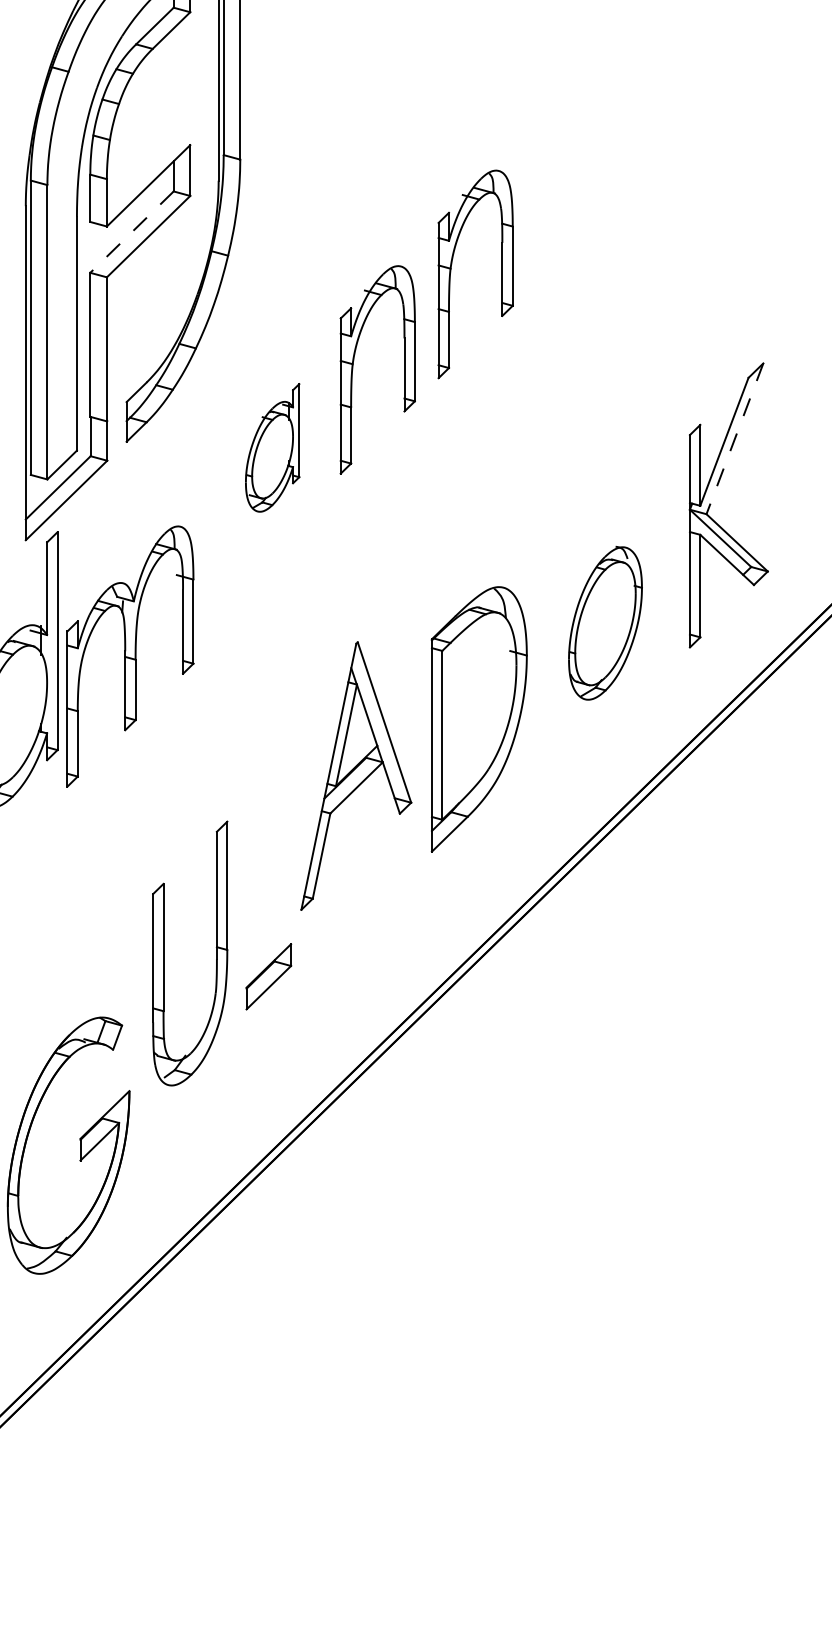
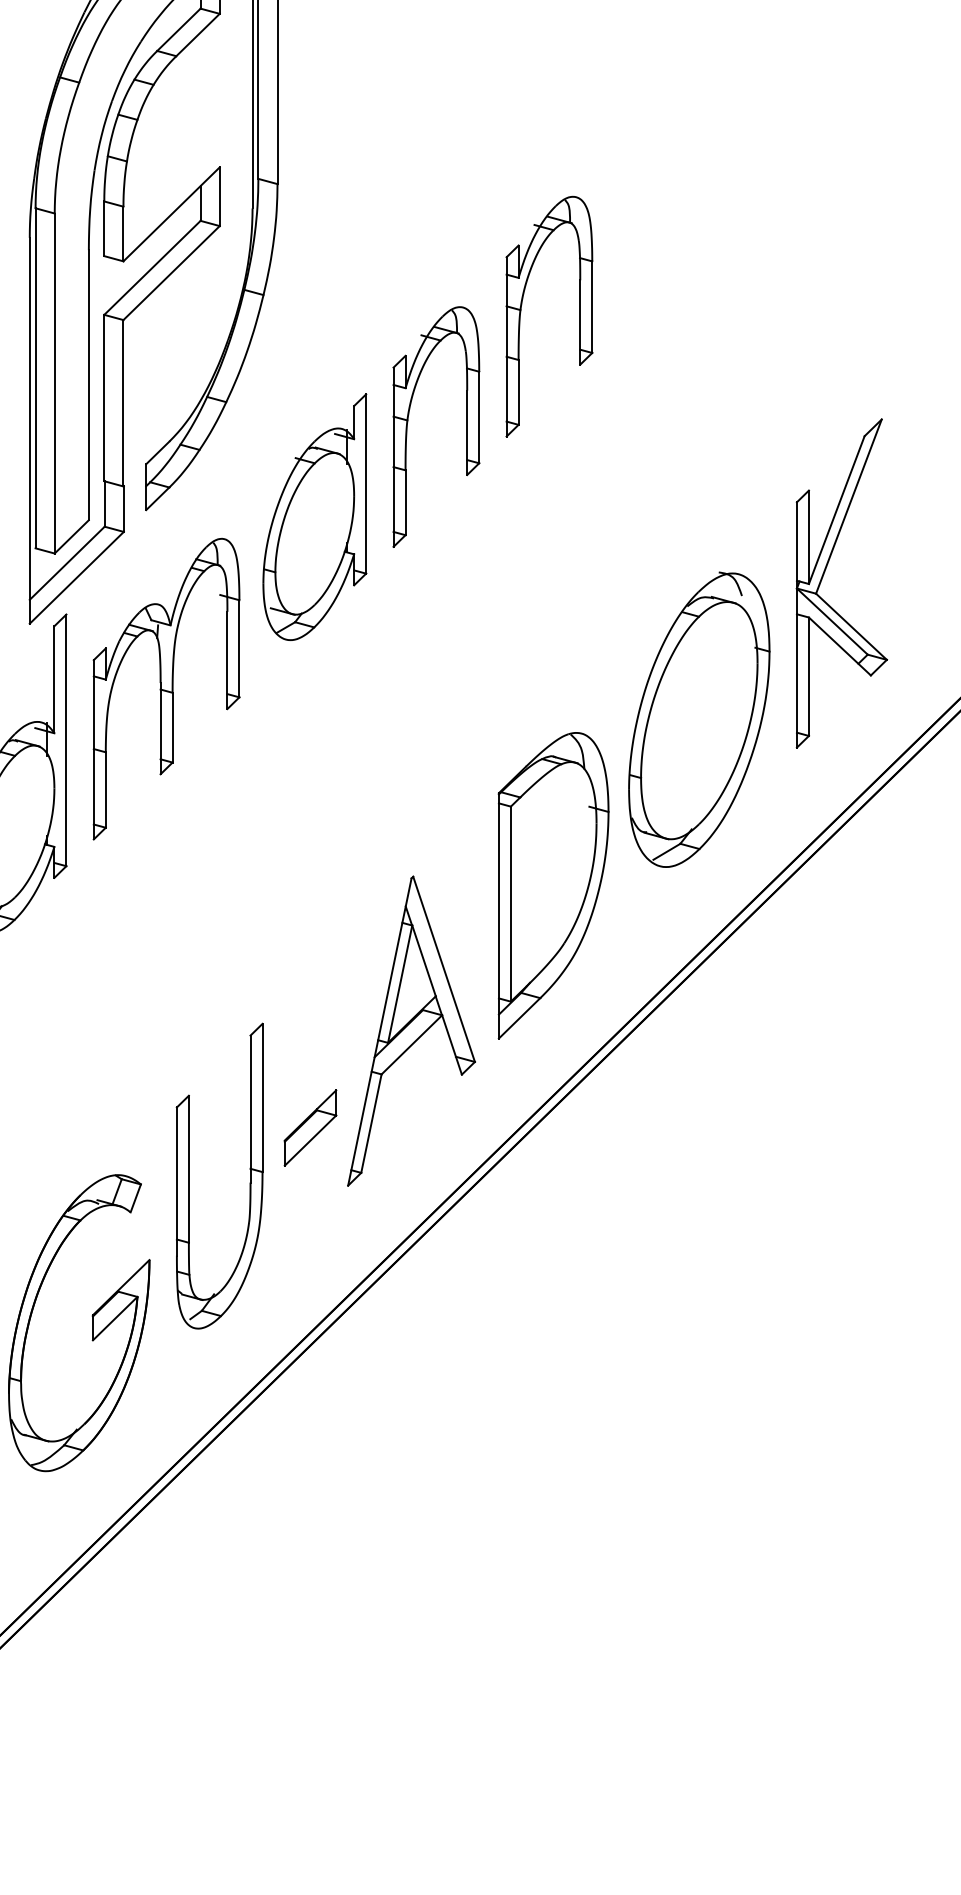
line: (132, 232) -> (152, 268), dashed -> solid
line: (734, 439) -> (848, 507), dashed -> solid
part: (272, 447) -> (314, 516), size x1.67
part: (605, 623) -> (699, 719), size x1.67
part: (130, 656) -> (166, 688), moved
part: (479, 719) -> (553, 885), moved
part: (356, 775) -> (411, 1030), moved
part: (164, 952) -> (189, 1175), moved

